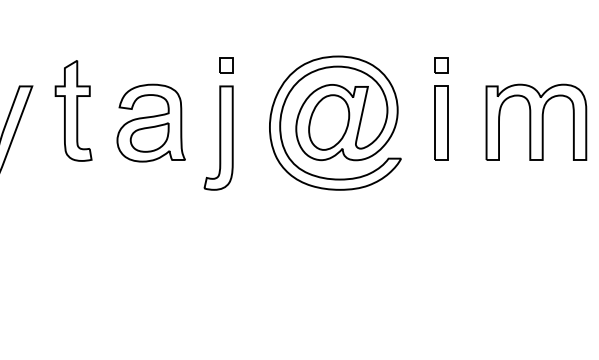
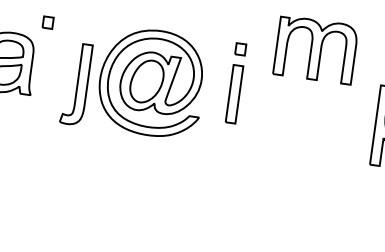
part: (226, 65) -> (48, 22), moved
part: (536, 121) -> (316, 49), moved
part: (218, 137) -> (76, 83), moved

